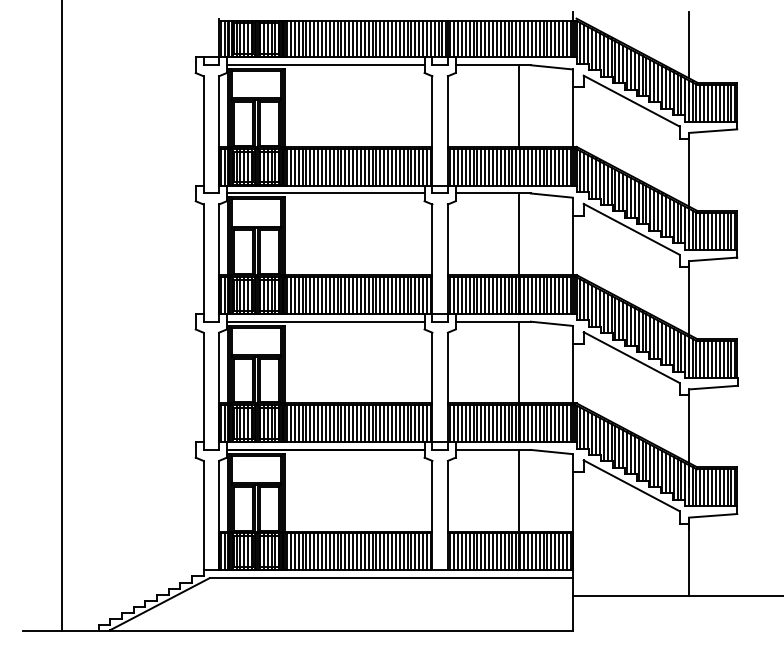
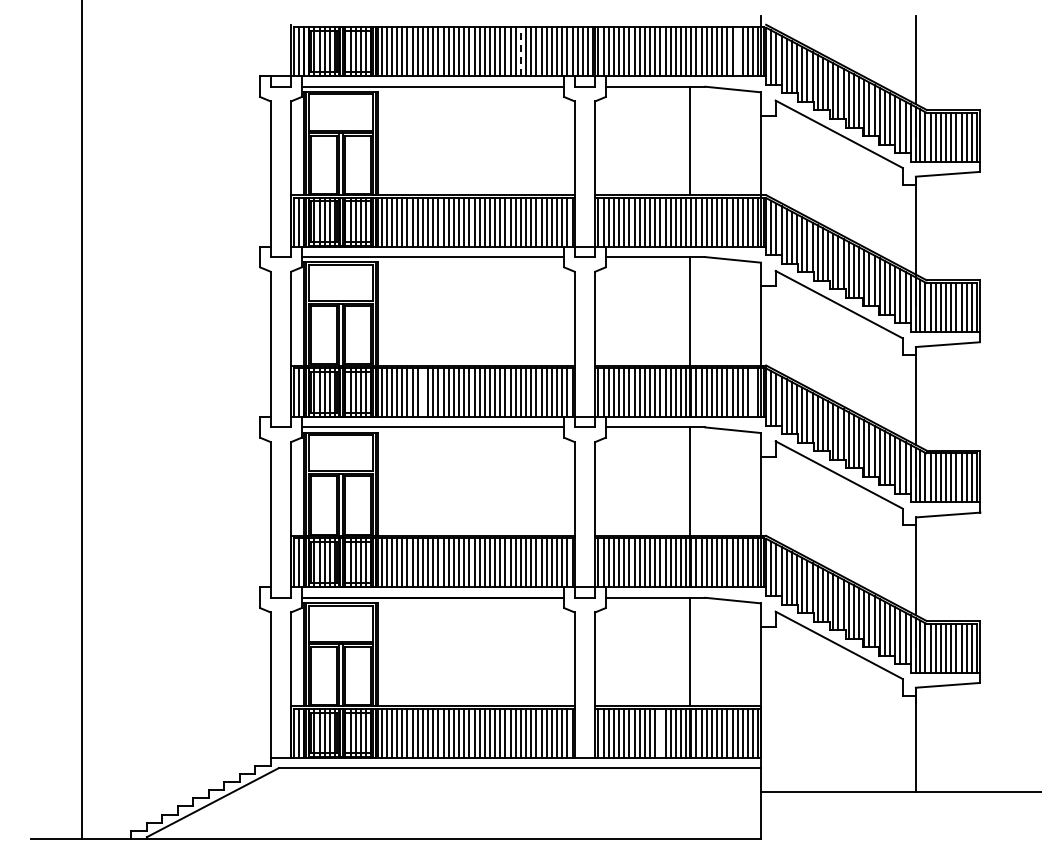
line: (391, 38) -> (520, 51), solid -> dashed
line: (554, 38) -> (737, 51), removed
line: (317, 295) -> (422, 392), removed
line: (567, 295) -> (753, 392), removed
line: (497, 551) -> (660, 732), removed

